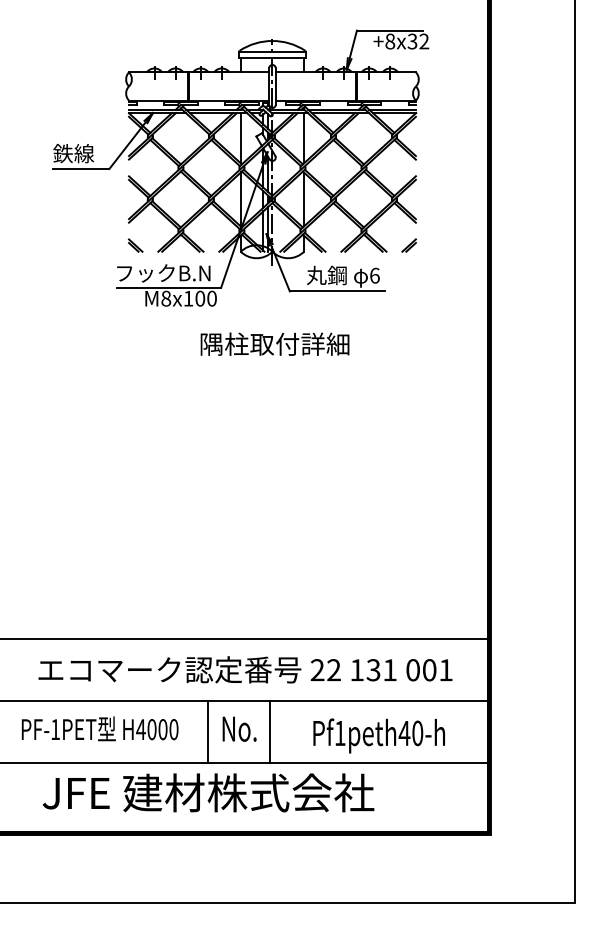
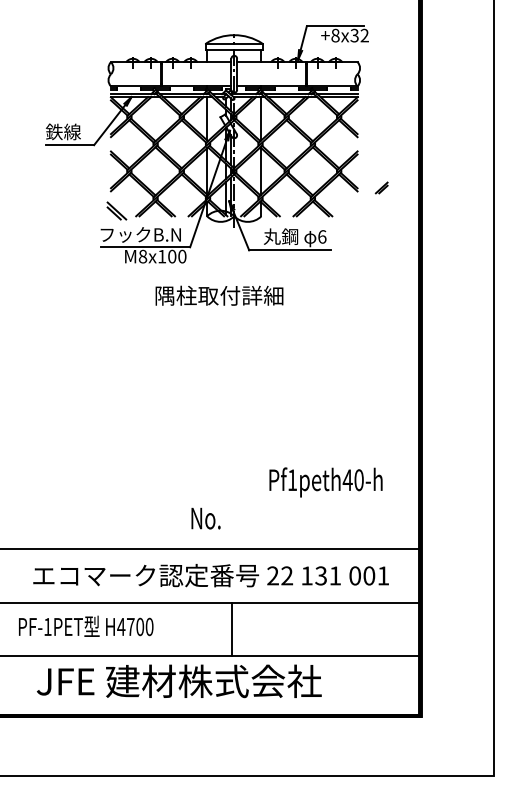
part: (135, 244) -> (116, 210), size x1.6
part: (408, 244) -> (381, 187), moved
text: (275, 343) -> (219, 295), moved
text: (151, 729) -> (130, 626), H4000 -> H4700
text: (238, 729) -> (205, 518), moved
line: (208, 731) -> (179, 628), removed
text: (378, 736) -> (325, 482), moved

